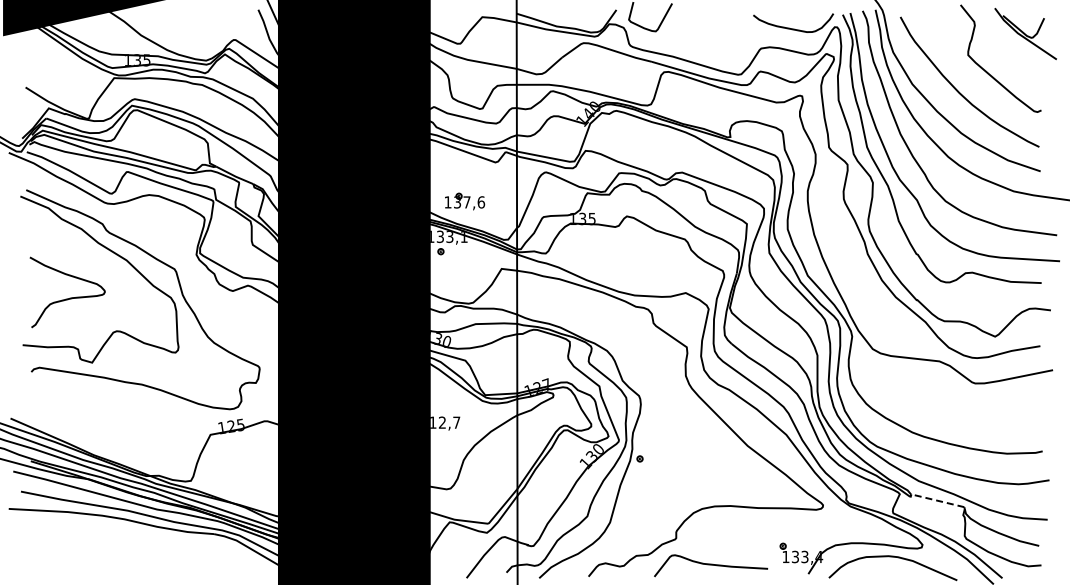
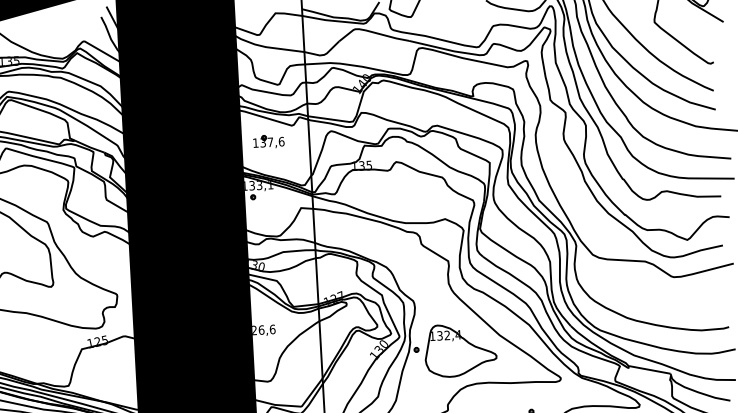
part: (465, 201) -> (269, 141), moved
text: (445, 422) -> (263, 329), 112,7 -> 126,6
part: (696, 462) -> (460, 350), added
line: (937, 500) -> (649, 369), dashed -> solid

